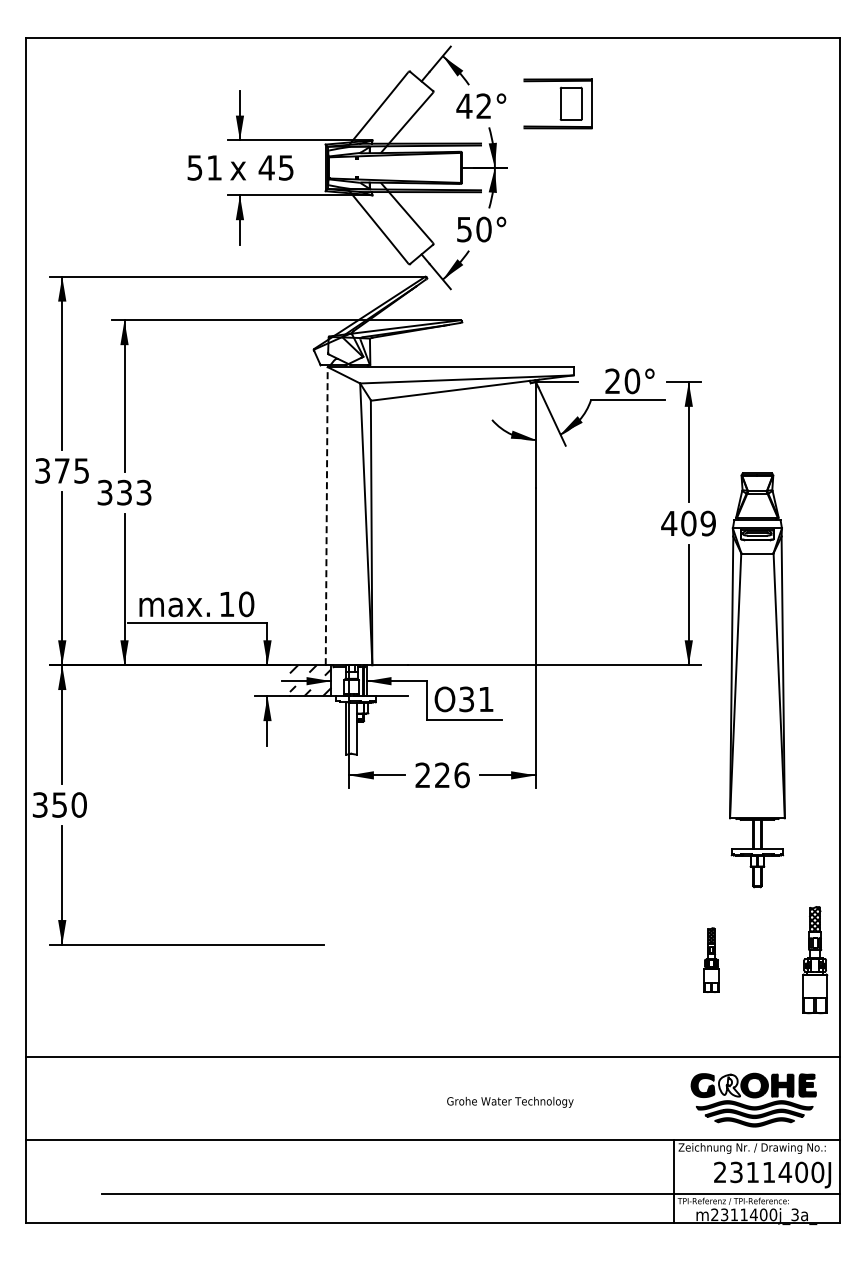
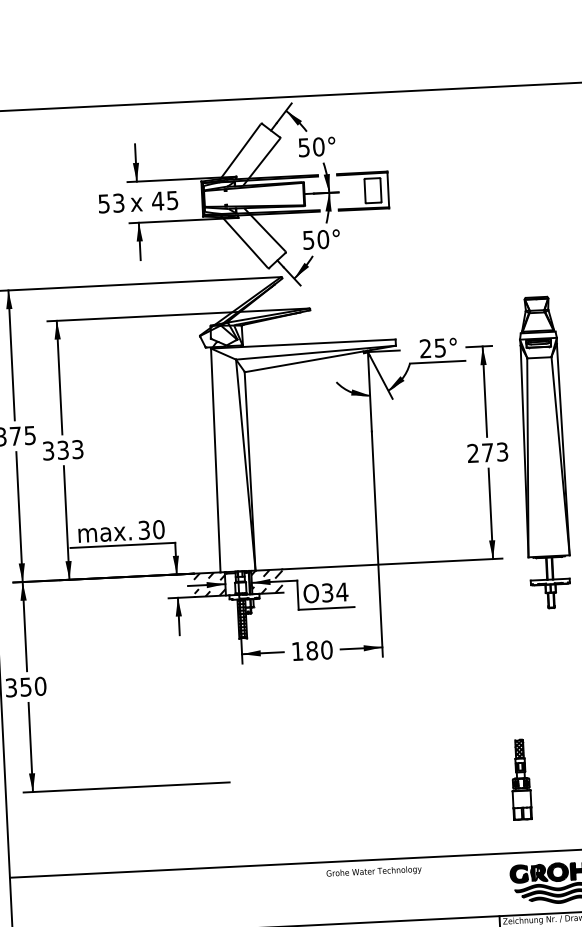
part: (557, 103) -> (362, 190), moved
text: (473, 106) -> (310, 147), 42° -> 50°
text: (214, 167) -> (118, 202), 51 -> 53
text: (632, 381) -> (440, 348), 20° -> 25°
line: (326, 515) -> (215, 459), dashed -> solid
text: (688, 523) -> (487, 452), 409 -> 273
text: (226, 604) -> (143, 530), 10 -> 30
hatch: (387, 670) -> (267, 574), added
part: (757, 680) -> (544, 452), moved
hatch: (386, 691) -> (267, 589), added
text: (486, 699) -> (342, 592), O31 -> O34
hatch: (351, 728) -> (242, 618), added
text: (442, 775) -> (312, 650), 226 -> 180
part: (711, 960) -> (520, 779), size x1.67
fill: (729, 1085) -> (539, 873), added
text: (510, 1102) -> (374, 872), moved

